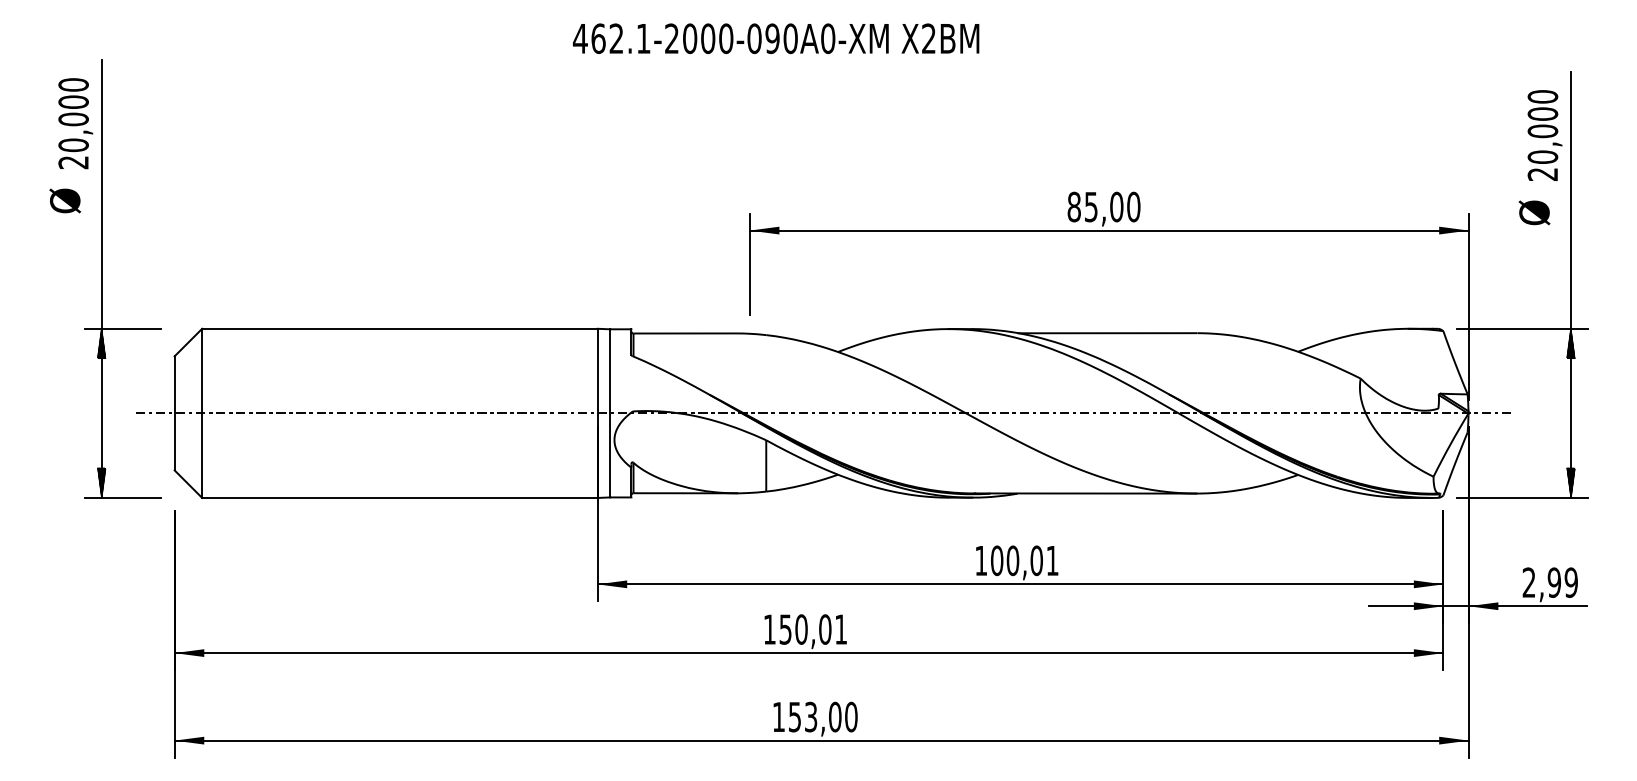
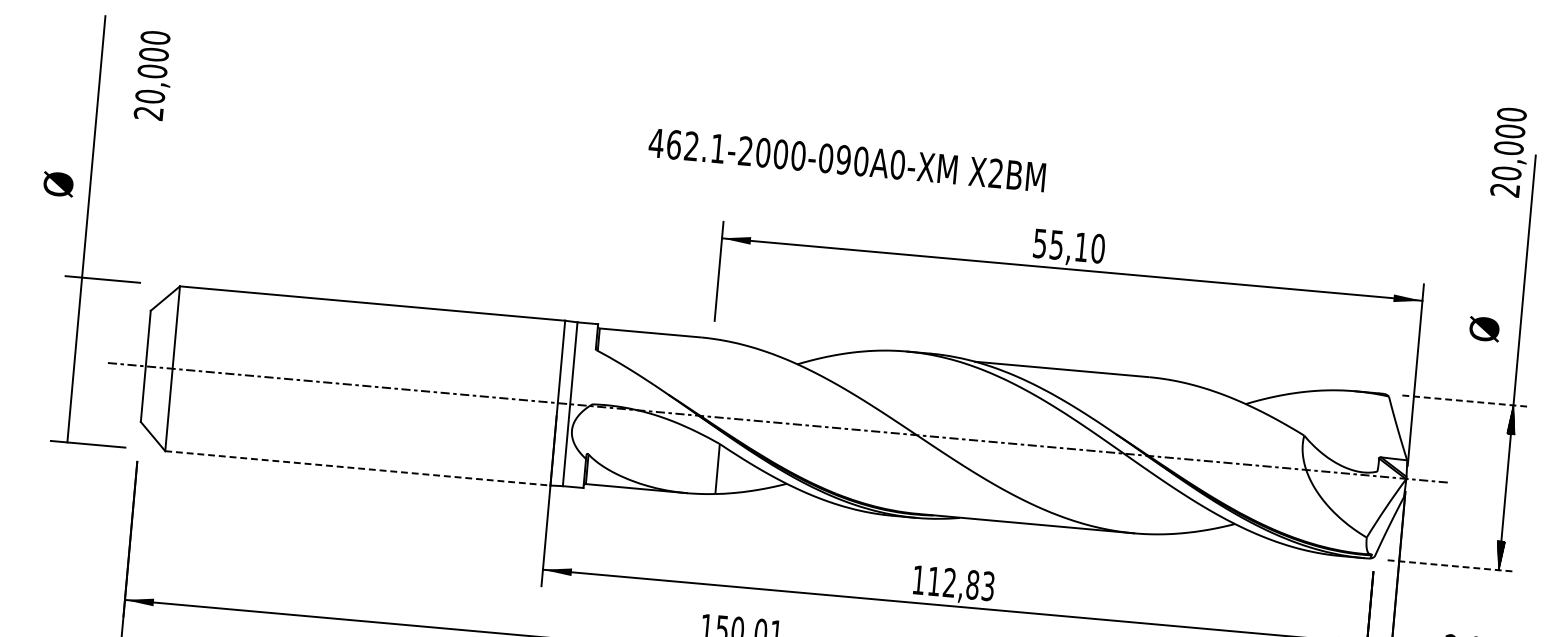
text: (776, 38) -> (847, 160), moved
text: (75, 123) -> (153, 75), moved
text: (1544, 135) -> (1510, 152), moved
text: (65, 200) -> (58, 183), moved
text: (1095, 206) -> (1060, 244), 85,00 -> 55,10
text: (1534, 212) -> (1484, 328), moved
line: (1522, 328) -> (1466, 400), solid -> dashed
hatch: (101, 343) -> (80, 291), removed
hatch: (101, 482) -> (68, 427), removed
line: (399, 497) -> (357, 467), solid -> dashed
line: (1522, 497) -> (1451, 565), solid -> dashed
text: (1024, 560) -> (960, 583), 100,01 -> 112,83

